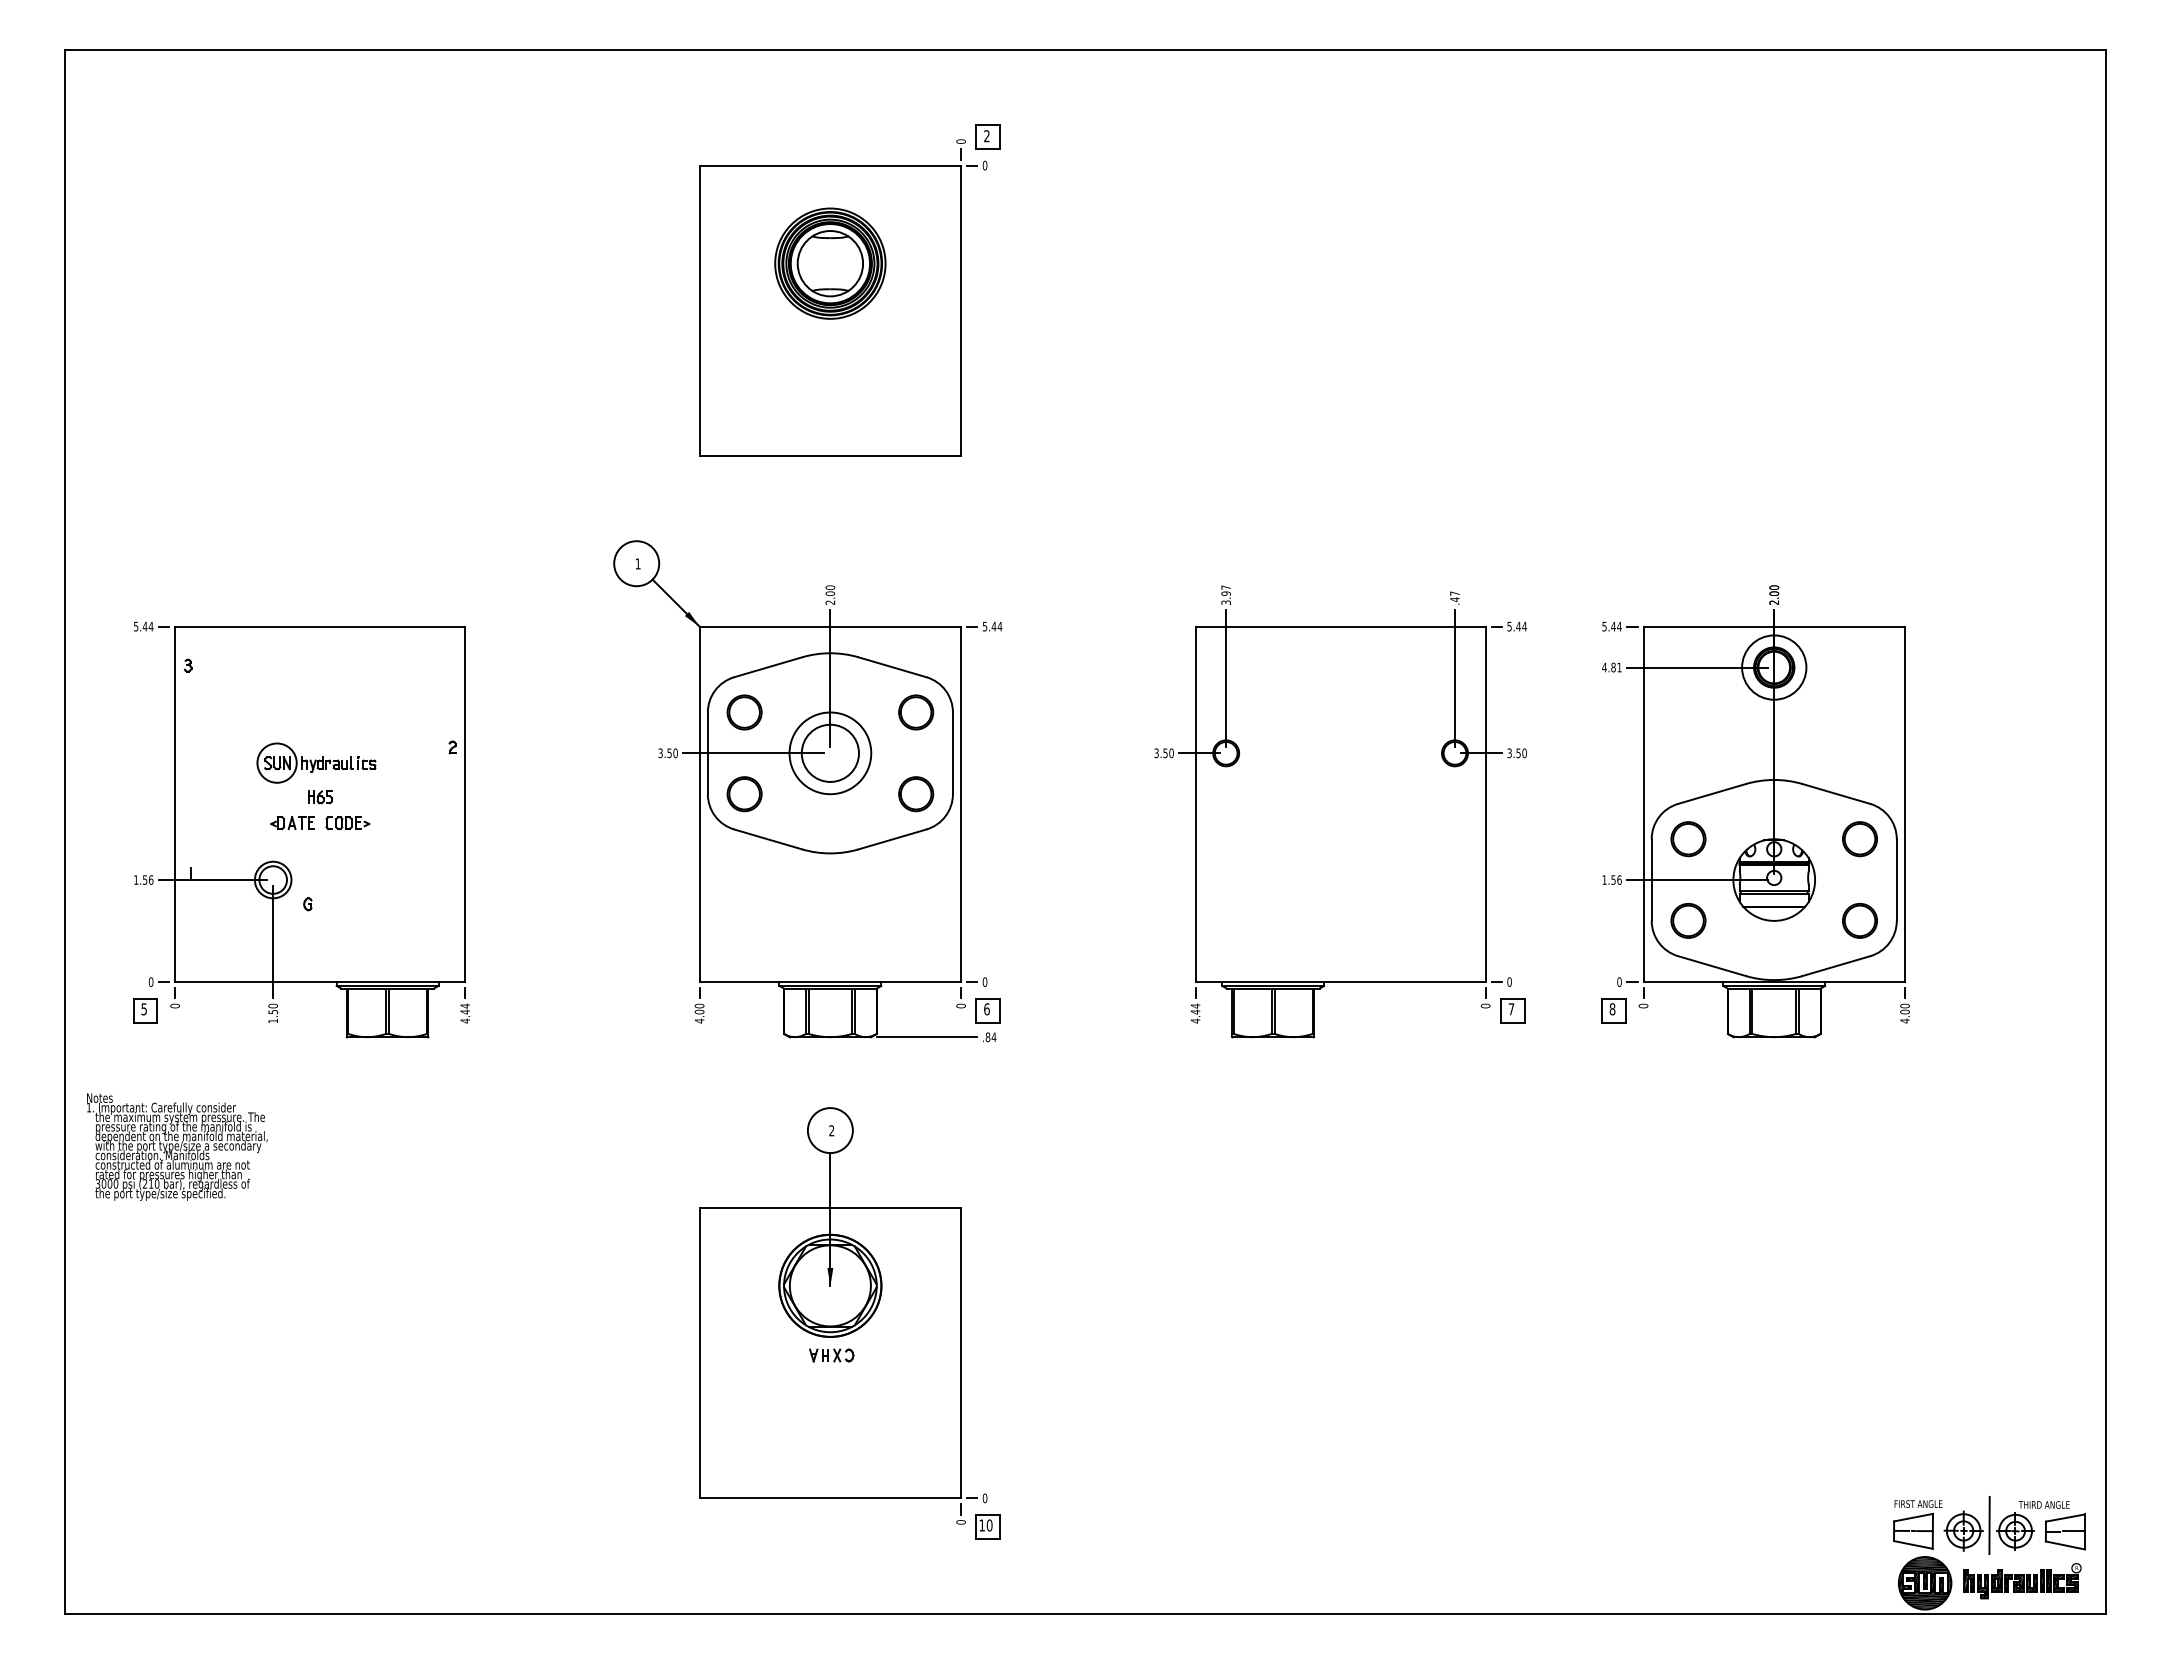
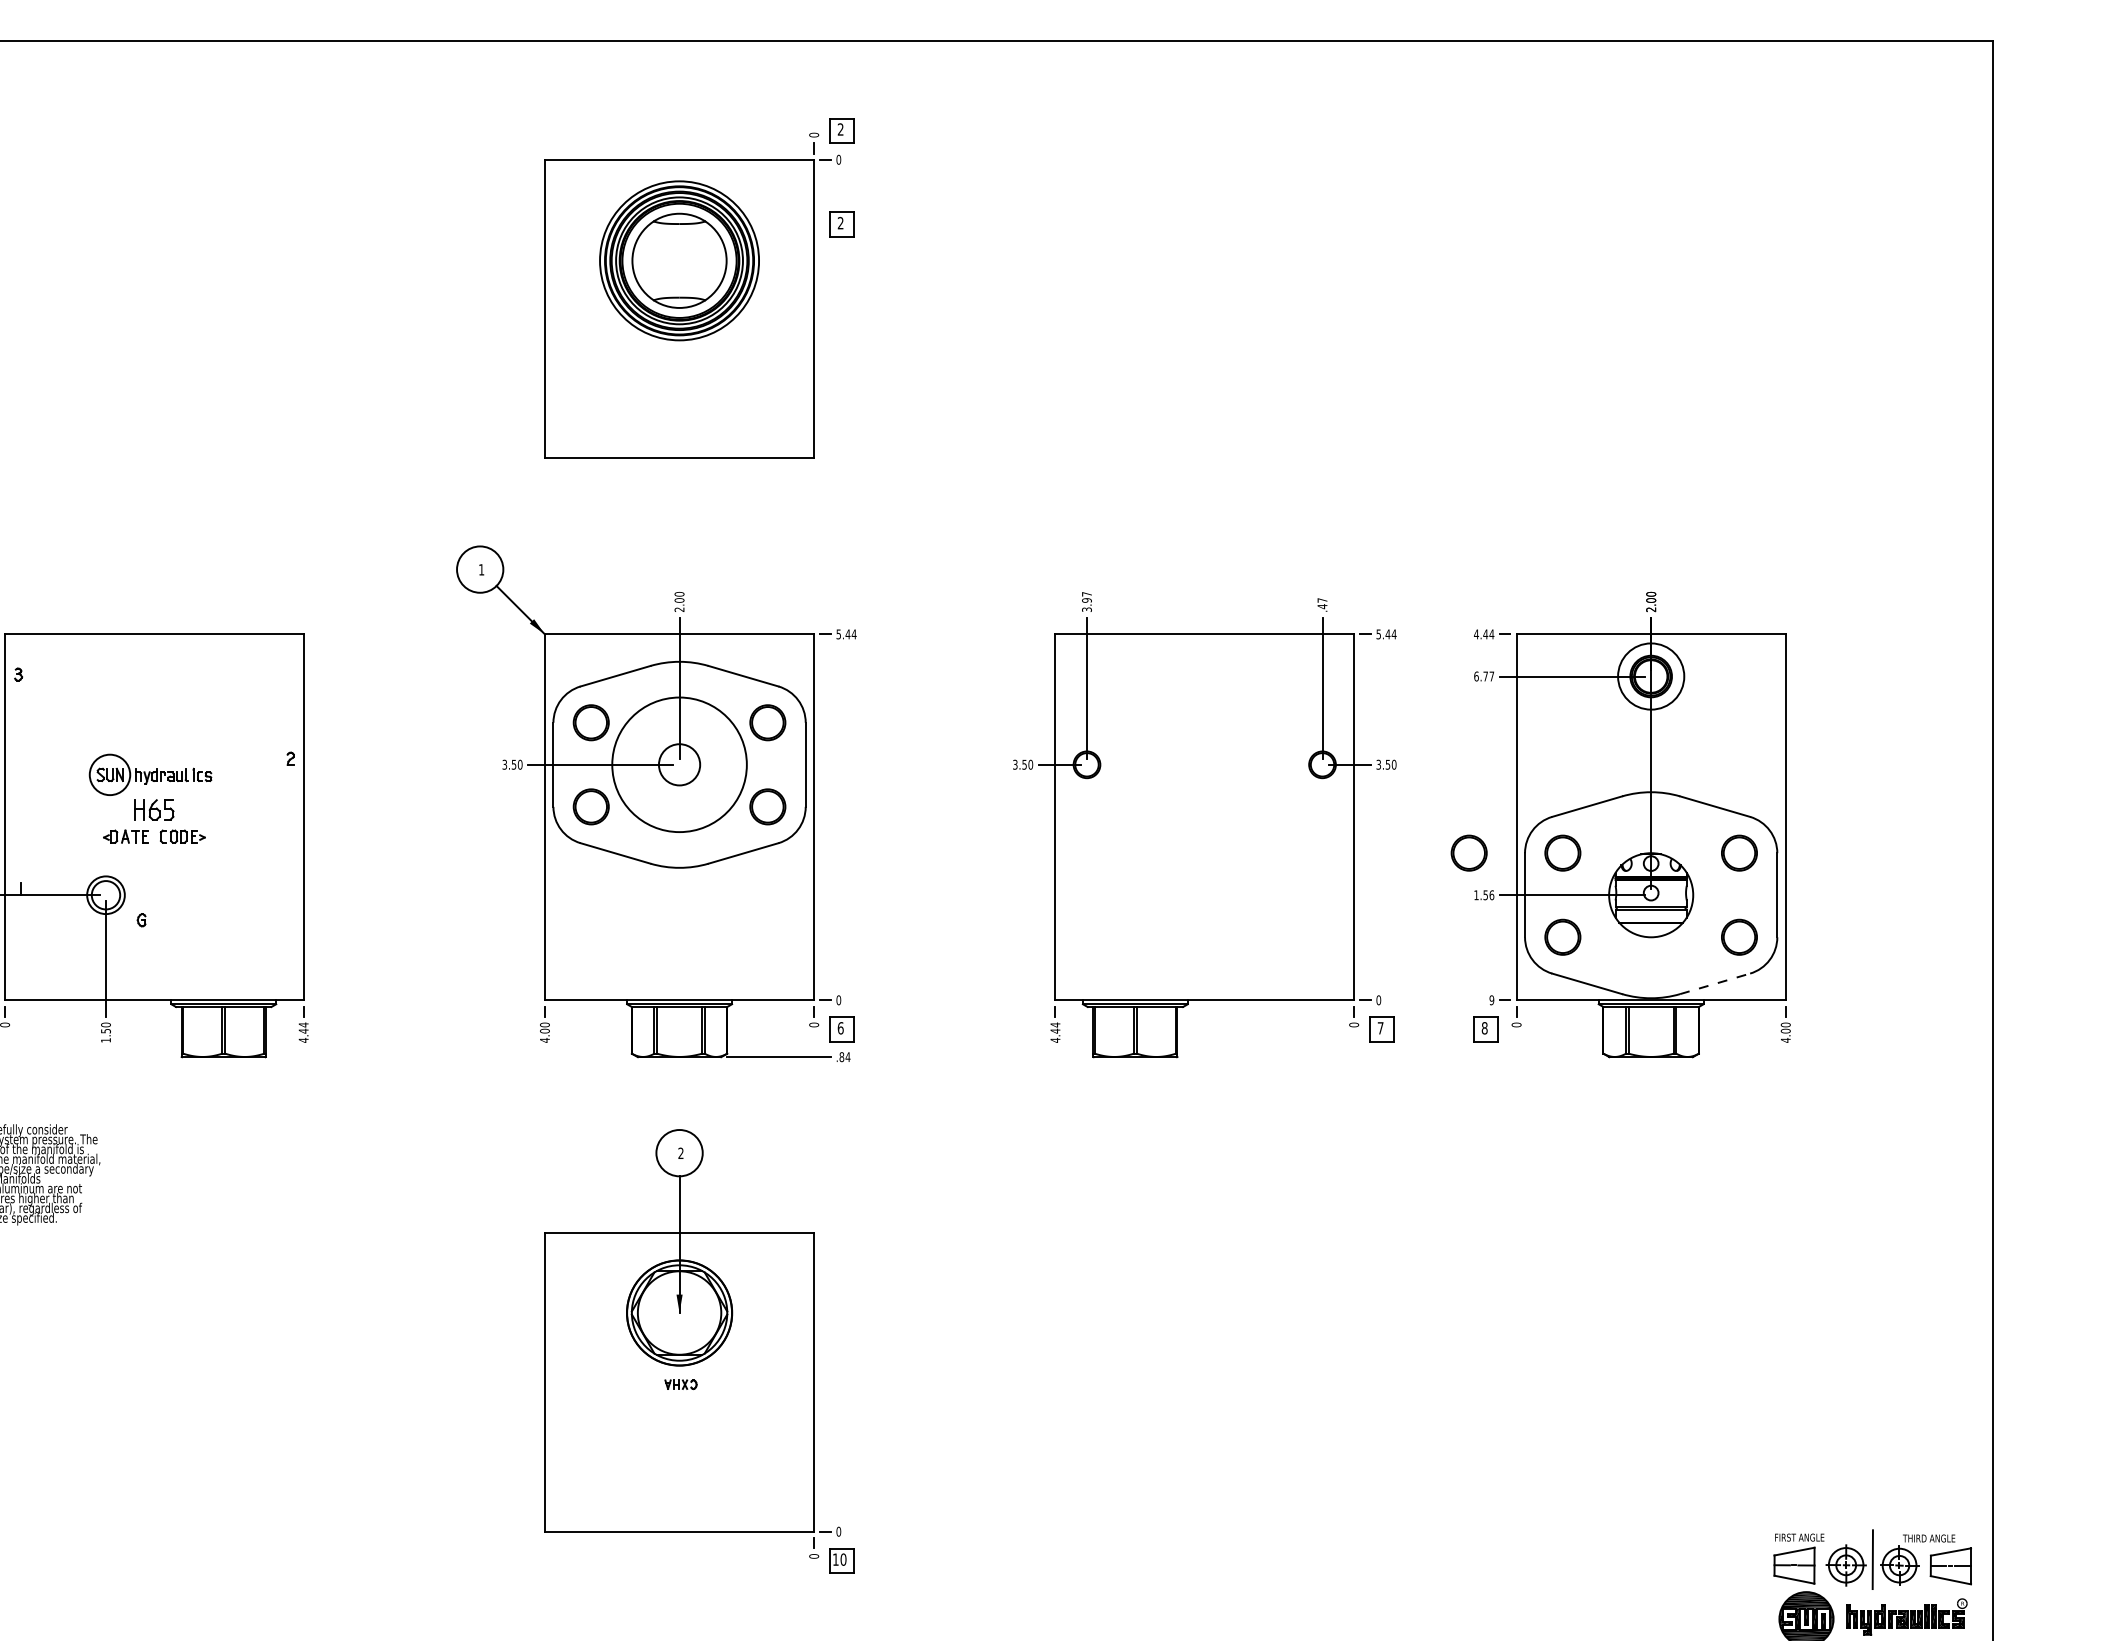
part: (987, 227) -> (841, 223), added
part: (830, 263) -> (679, 260), size x1.4
text: (1604, 626) -> (1476, 634), 5.44 -> 4.44
text: (1611, 667) -> (1483, 676), 4.81 -> 6.77
circle: (830, 752) -> (679, 763), size x0.7
circle: (830, 753) -> (679, 764), size x1.6
part: (320, 797) -> (154, 810), size x1.6
part: (1597, 839) -> (1469, 853), added
line: (1836, 965) -> (1715, 983), solid -> dashed
text: (1619, 981) -> (1491, 999), 0 -> 9
part: (831, 1355) -> (680, 1384), size x0.7

